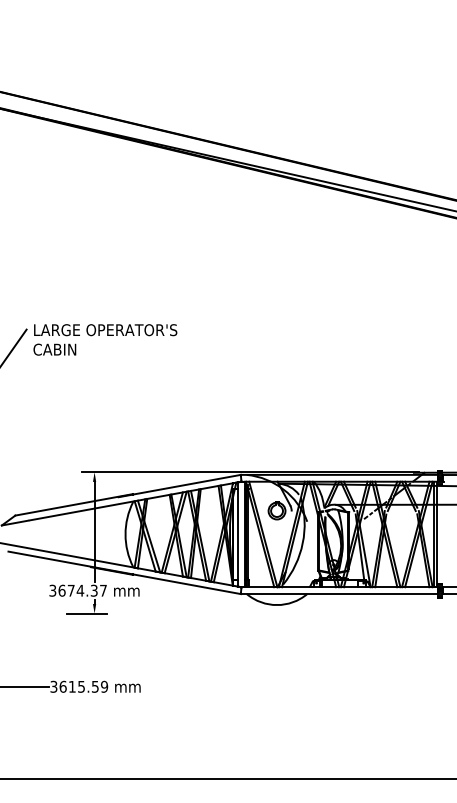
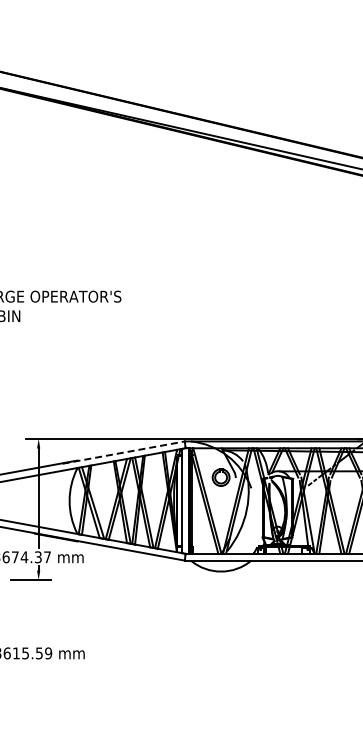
line: (180, 485) -> (124, 452), solid -> dashed

